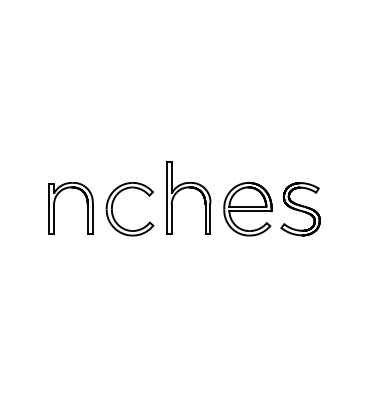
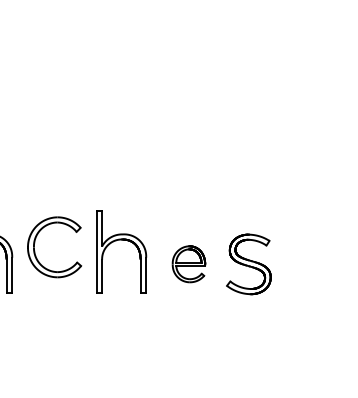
part: (247, 208) -> (188, 263), size x0.6
part: (113, 213) -> (35, 252), moved

